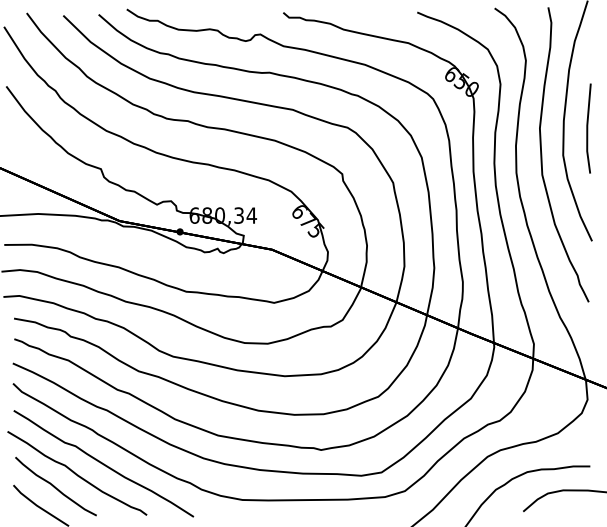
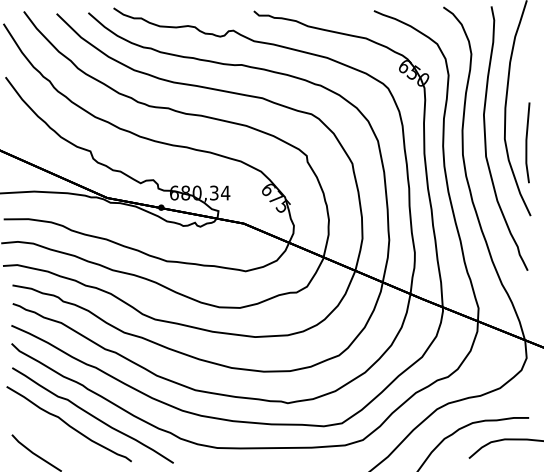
line: (588, 128) -> (527, 142), moved
curve: (55, 486) -> (49, 435), removed

